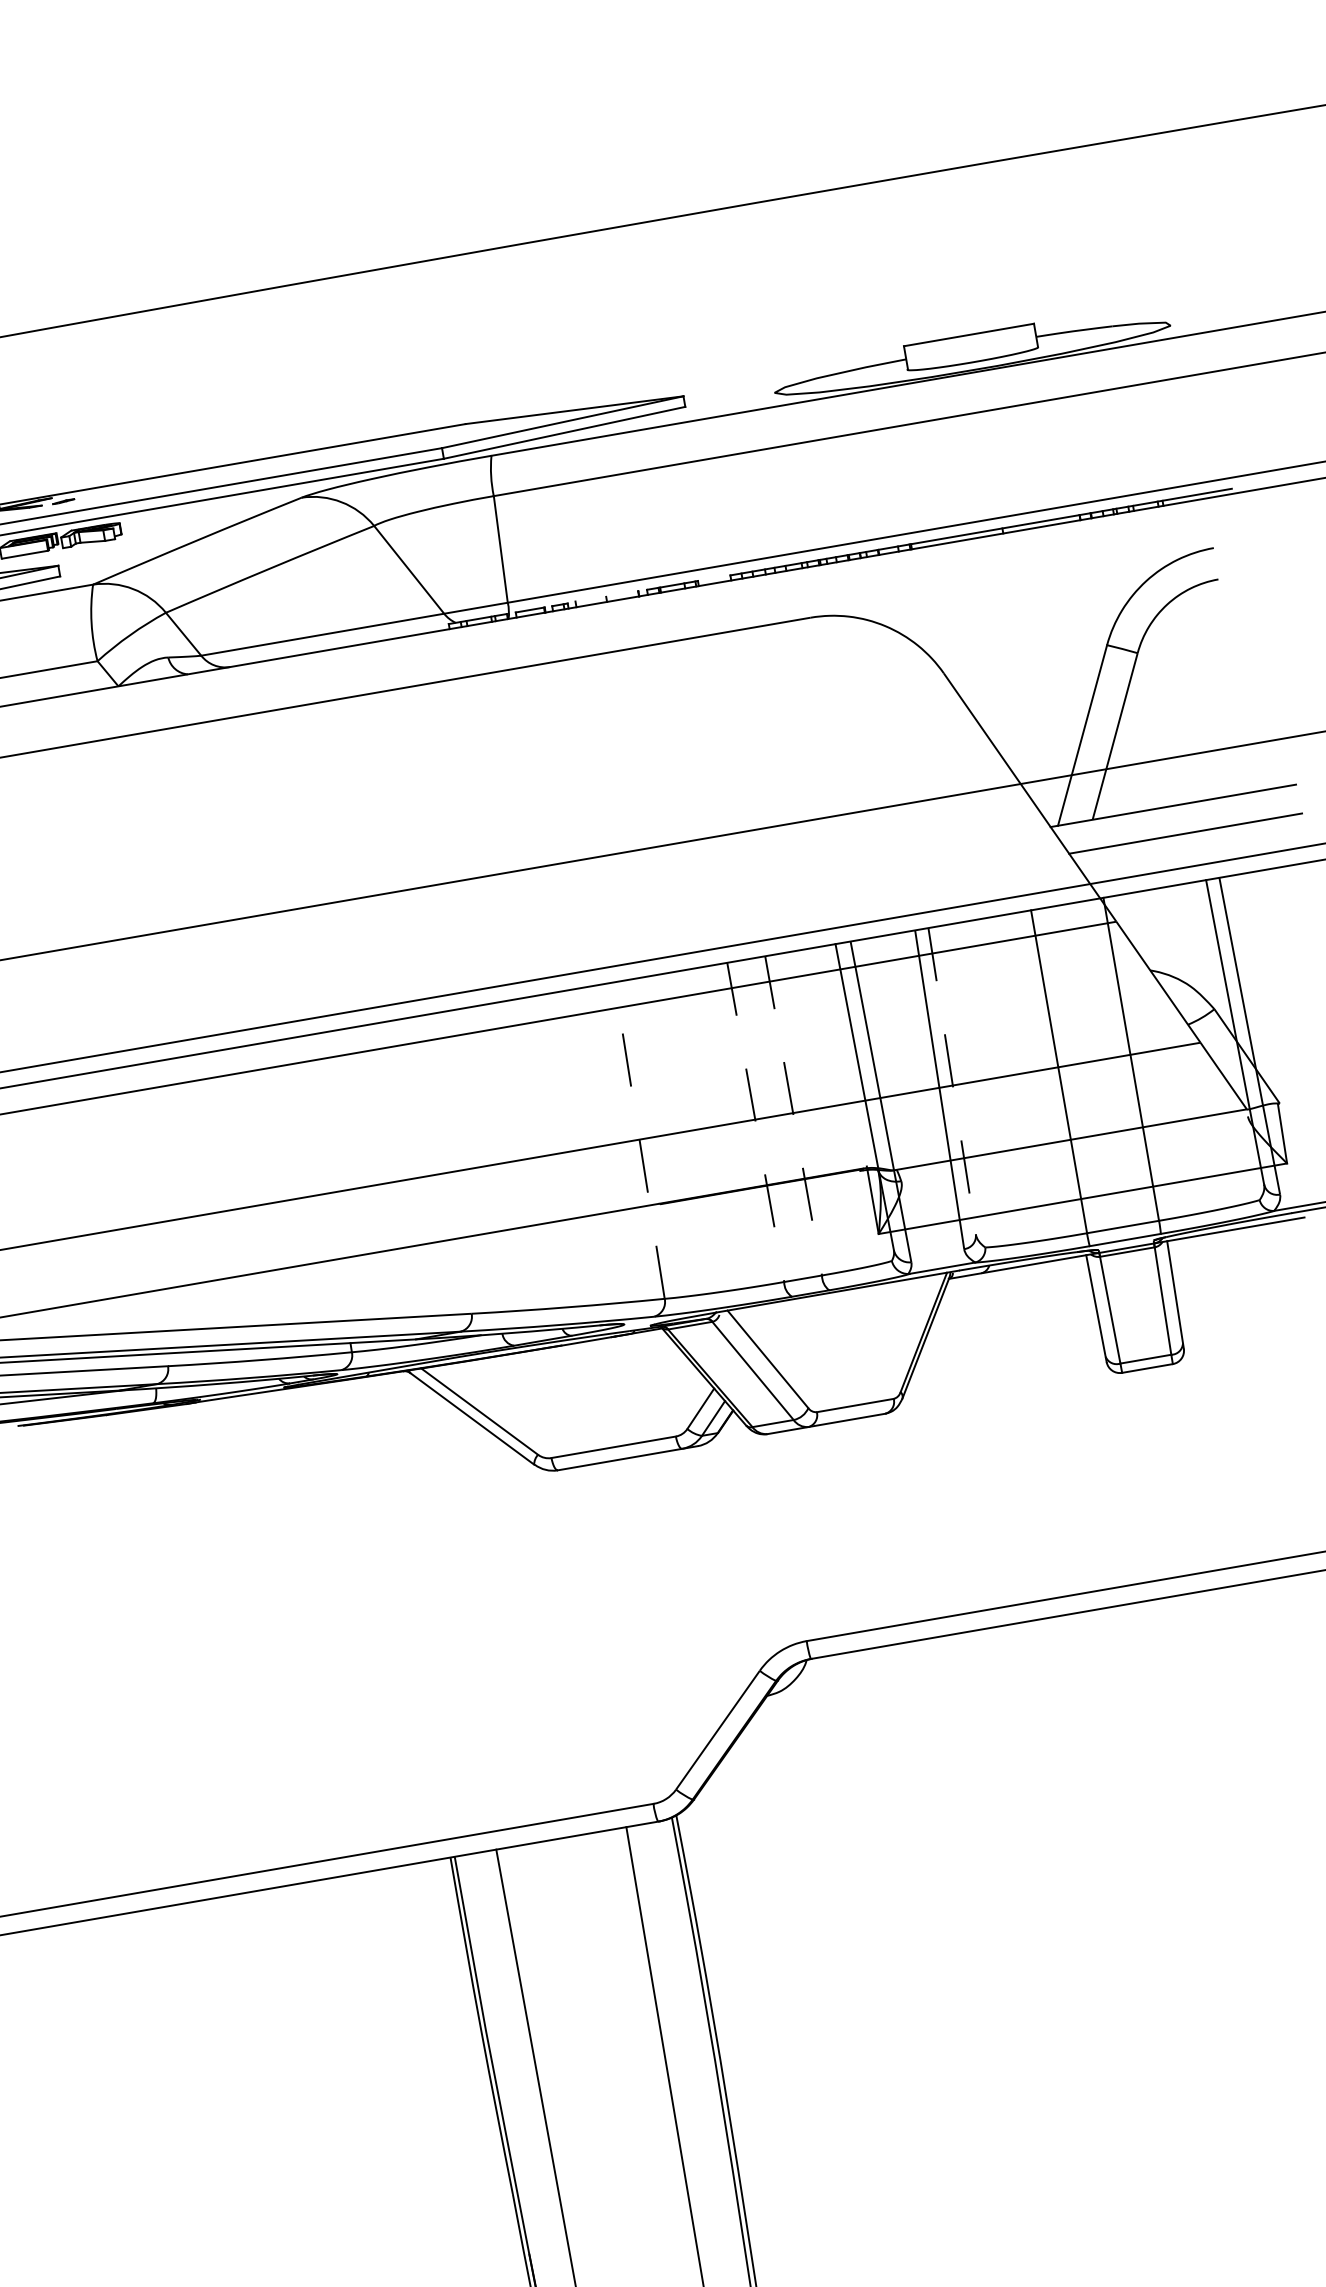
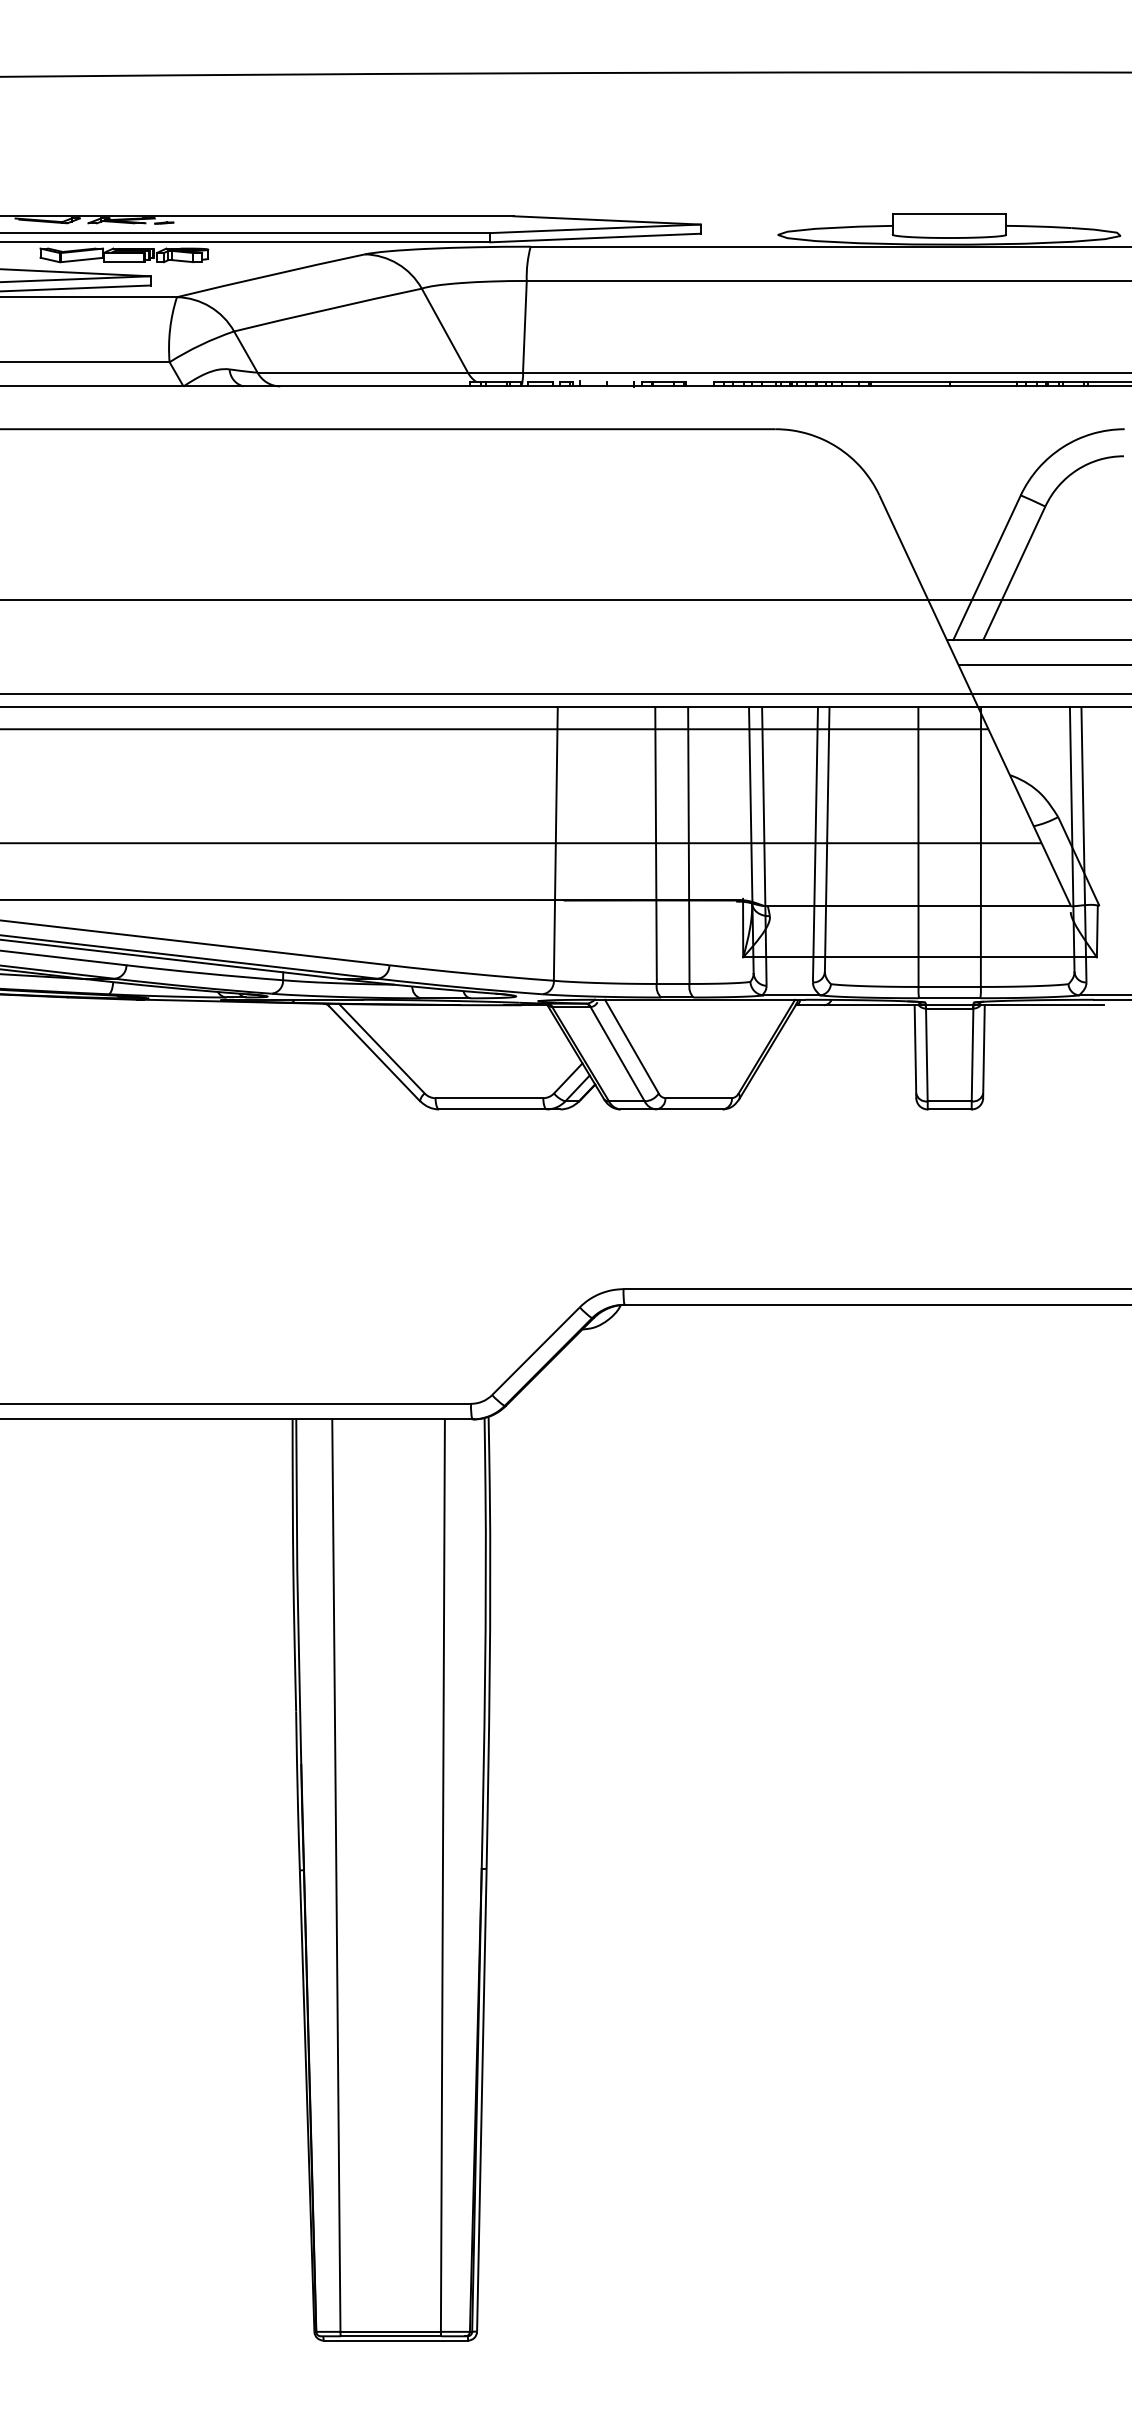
line: (952, 1082) -> (827, 840), dashed -> solid
line: (793, 1116) -> (688, 846), dashed -> solid
line: (756, 1123) -> (656, 846), dashed -> solid
line: (639, 1141) -> (555, 844), dashed -> solid

